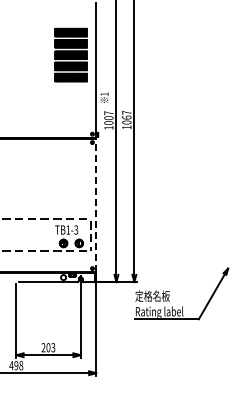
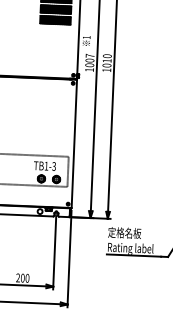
text: (126, 114) -> (106, 57), 1067 -> 1010
line: (96, 205) -> (74, 143), dashed -> solid
text: (53, 347) -> (27, 278), 203 -> 200

